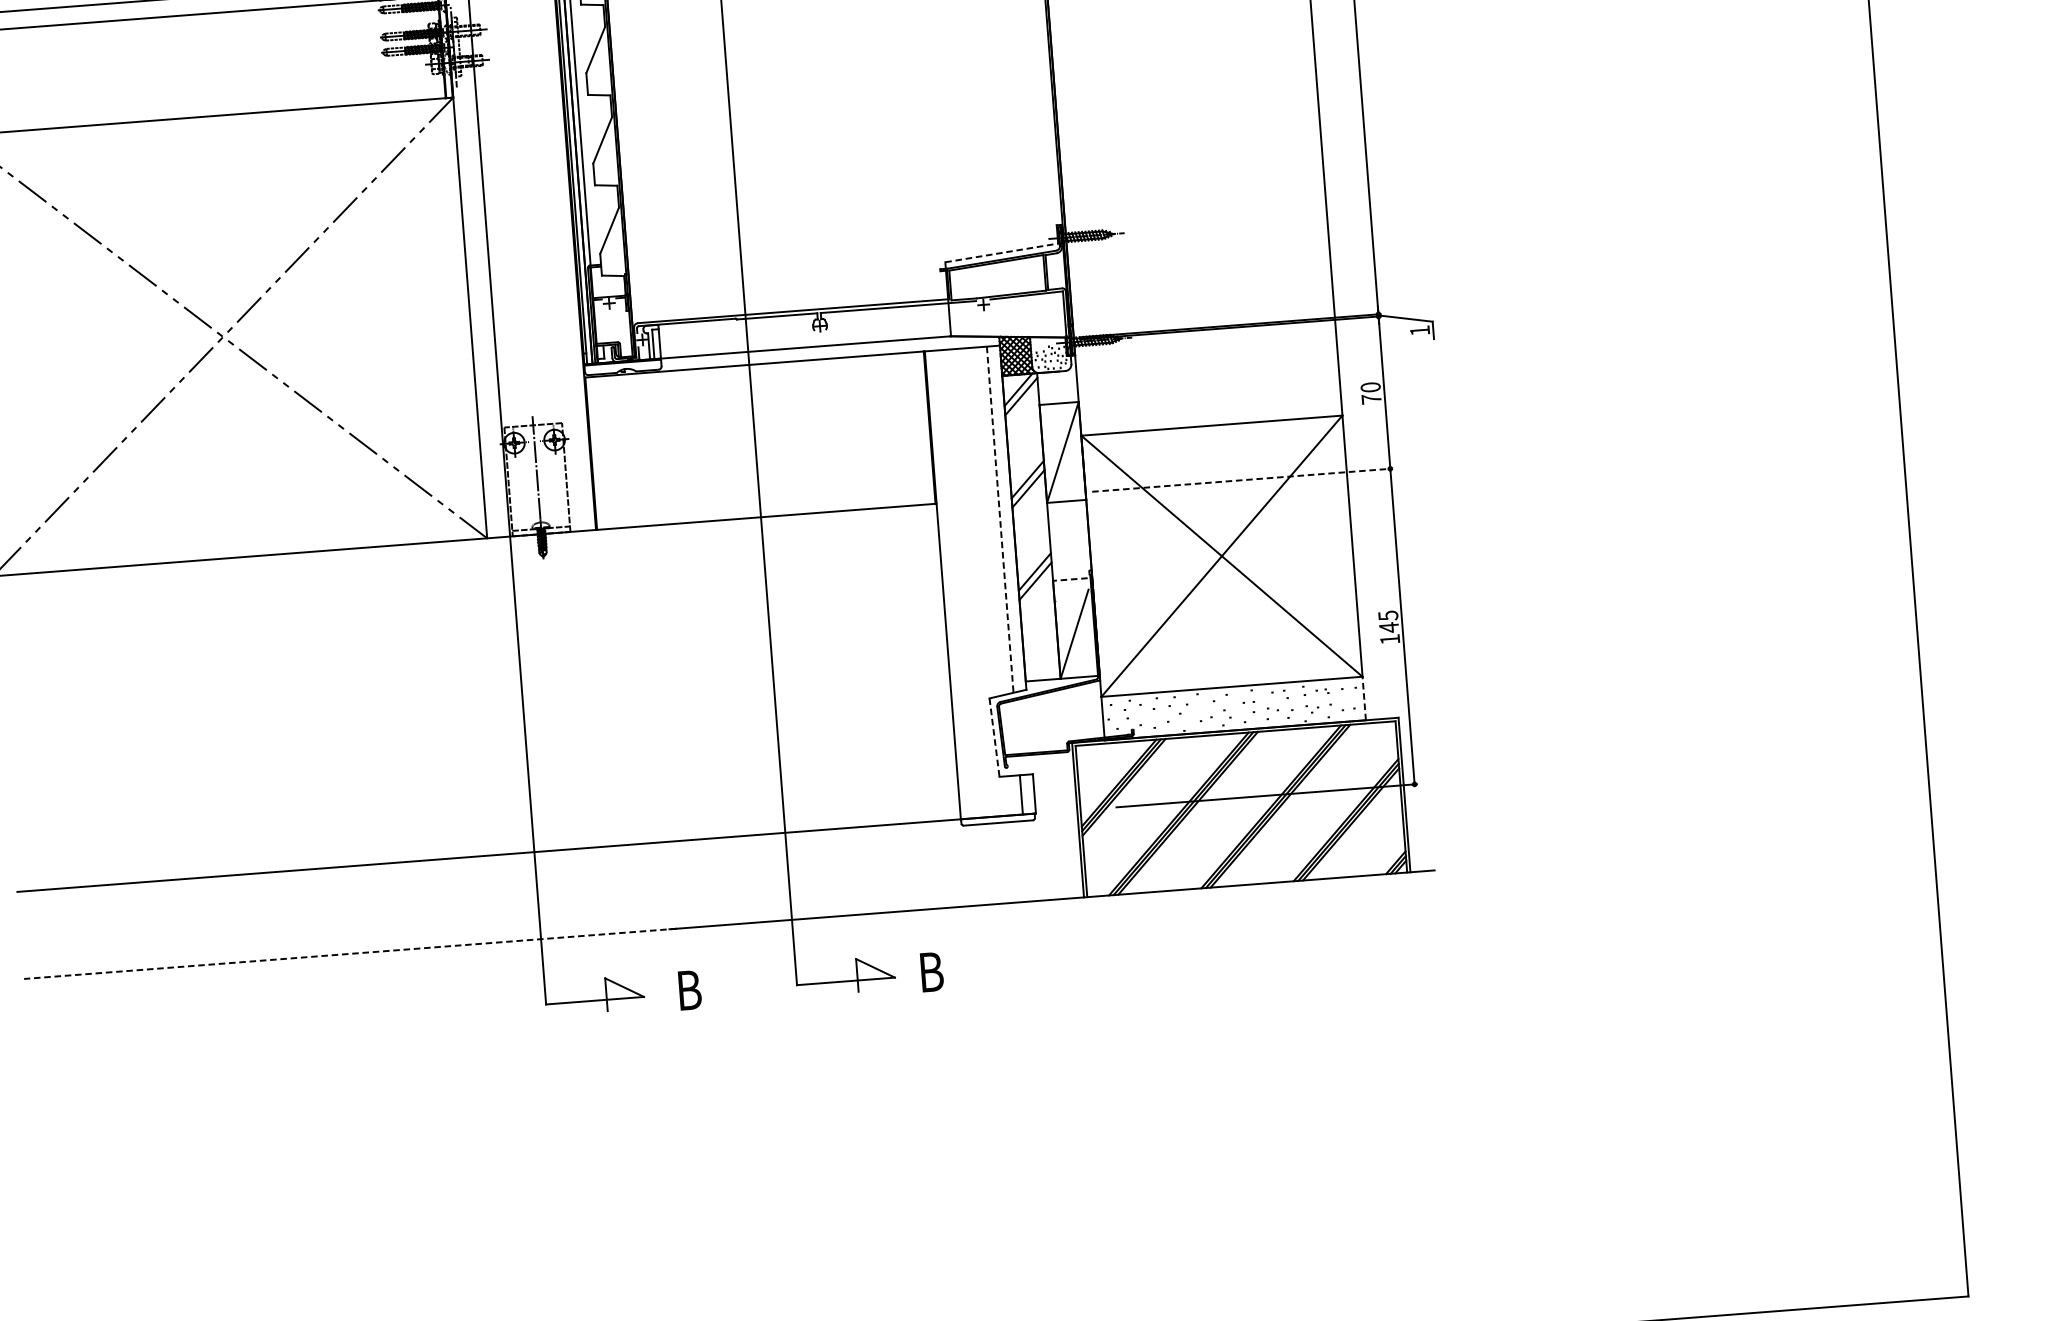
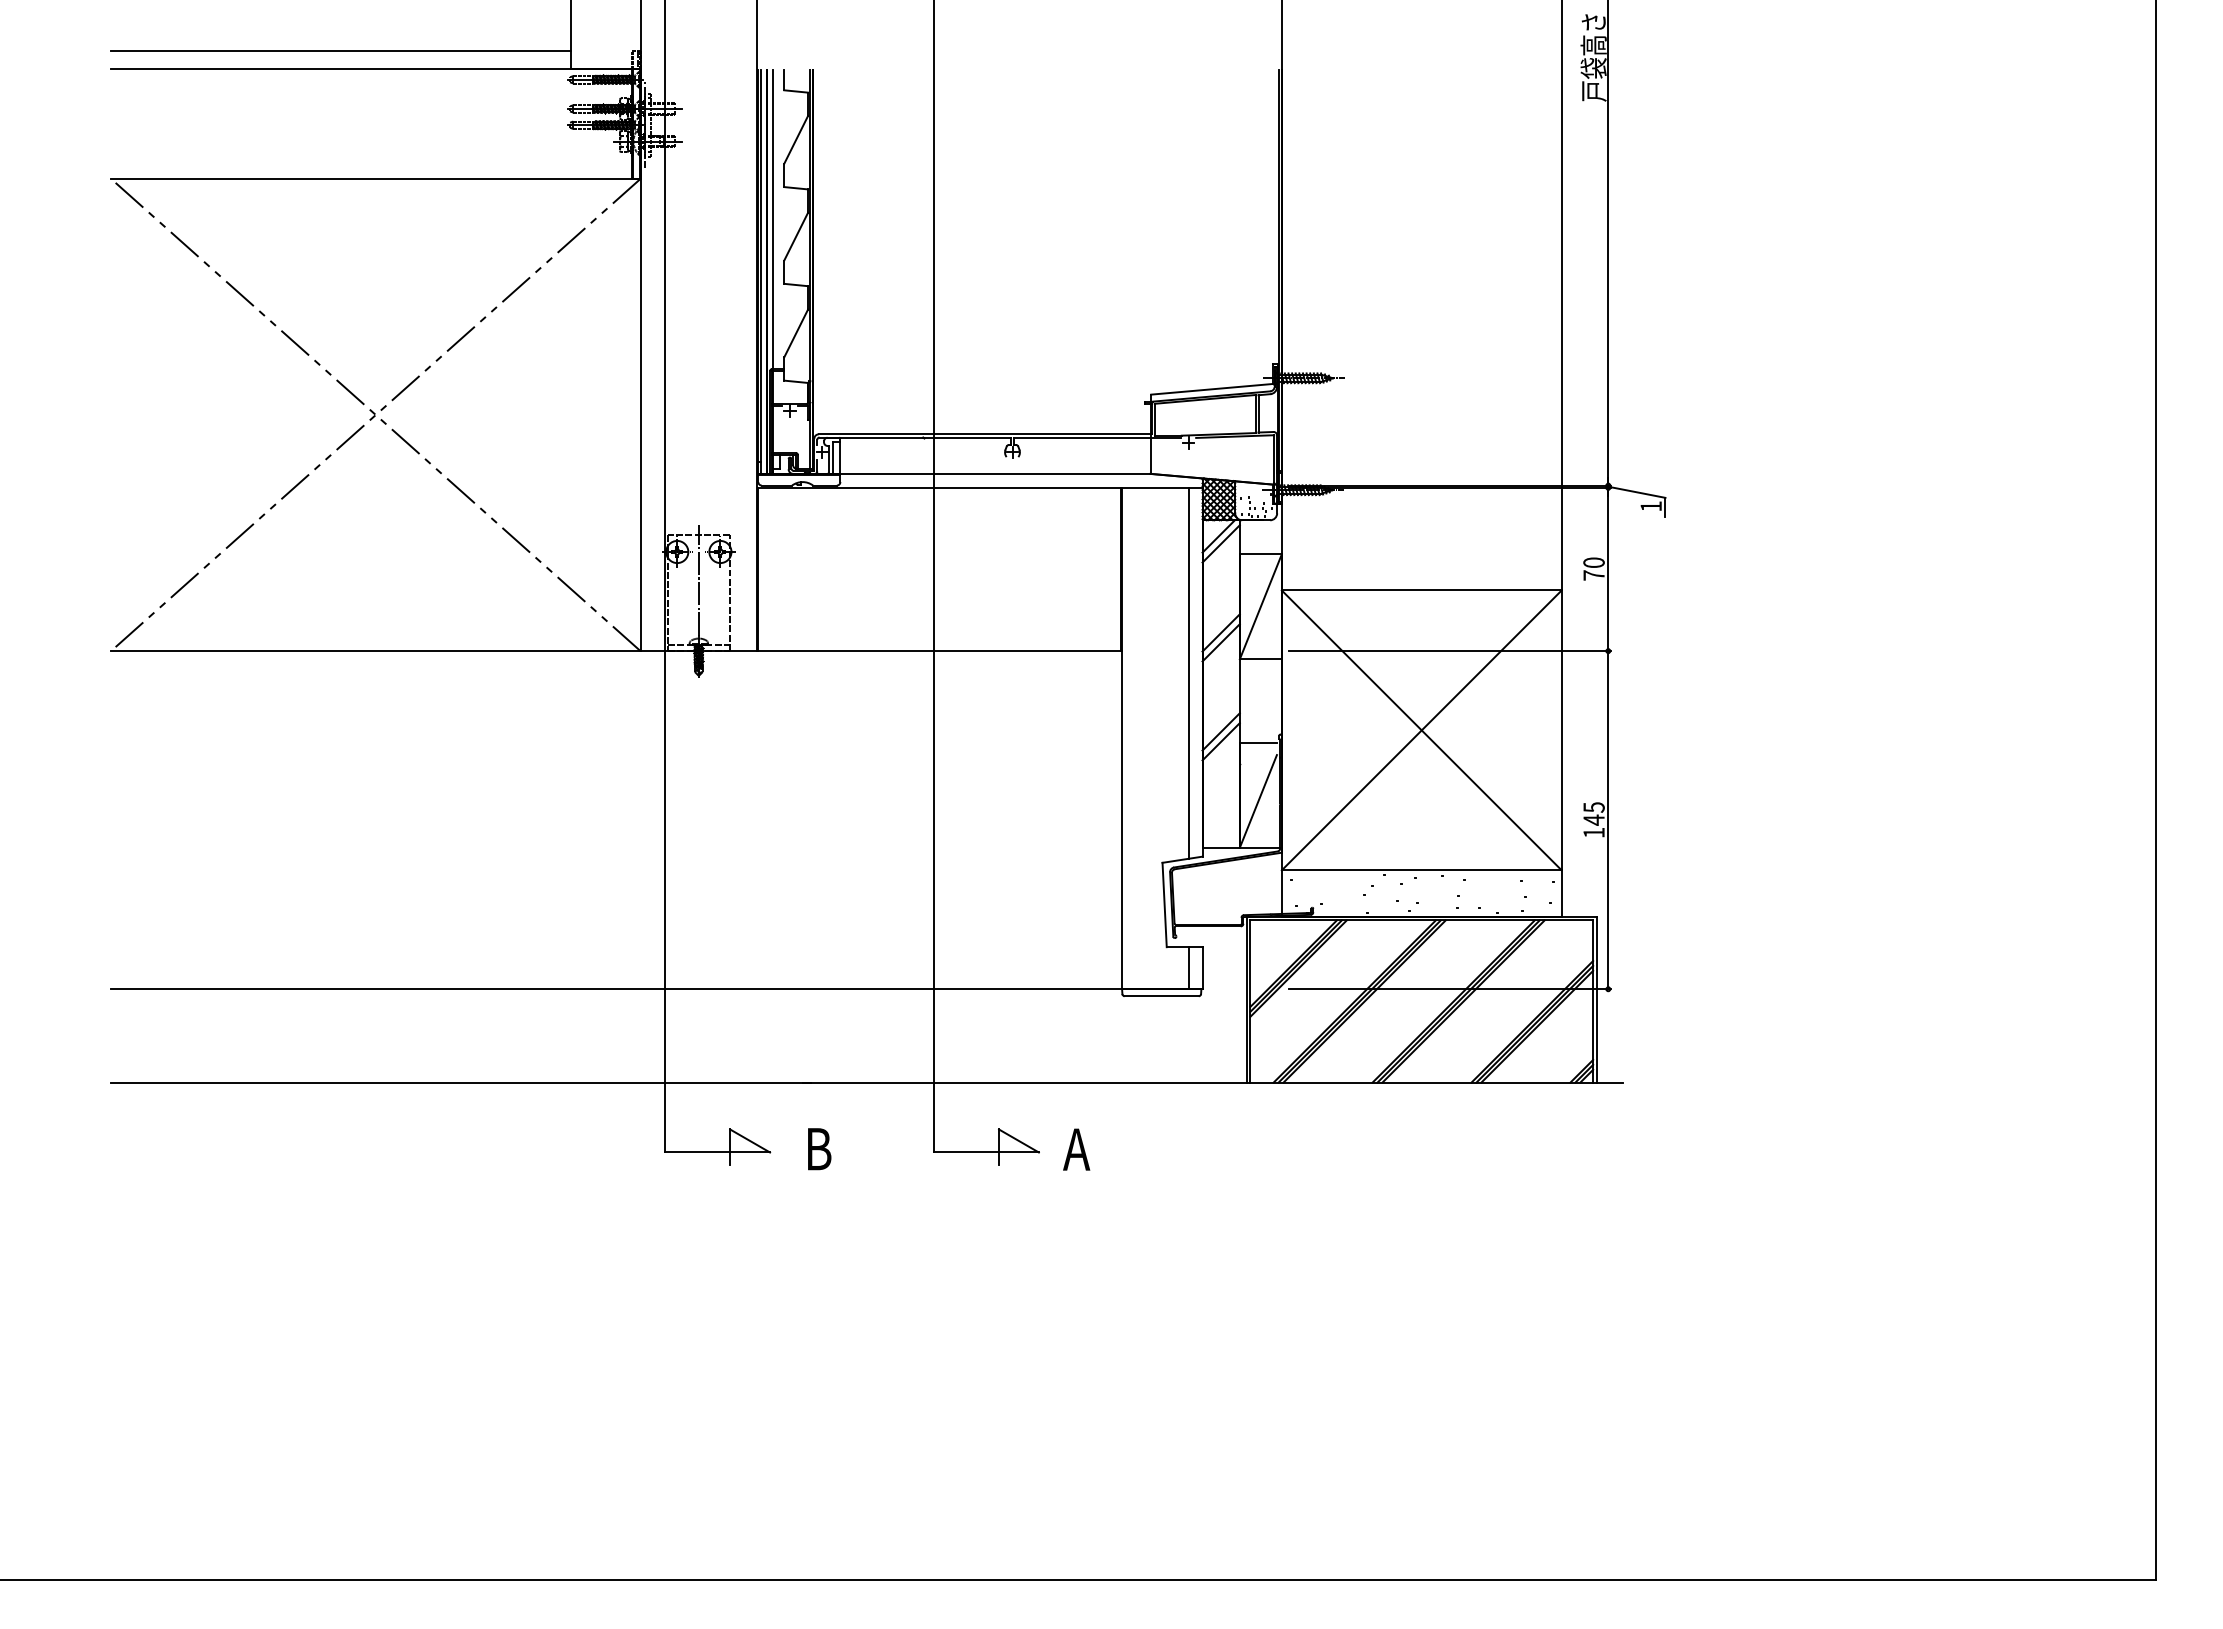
line: (1002, 253) -> (1212, 389), dashed -> solid
line: (1242, 480) -> (1449, 651), dashed -> solid
line: (1000, 519) -> (1188, 673), dashed -> solid
line: (1070, 579) -> (1258, 742), dashed -> solid
line: (1364, 698) -> (1561, 893), dashed -> solid
line: (994, 738) -> (1164, 905), dashed -> solid
line: (350, 953) -> (460, 1082), dashed -> solid
text: (929, 972) -> (1076, 1149), B -> A

